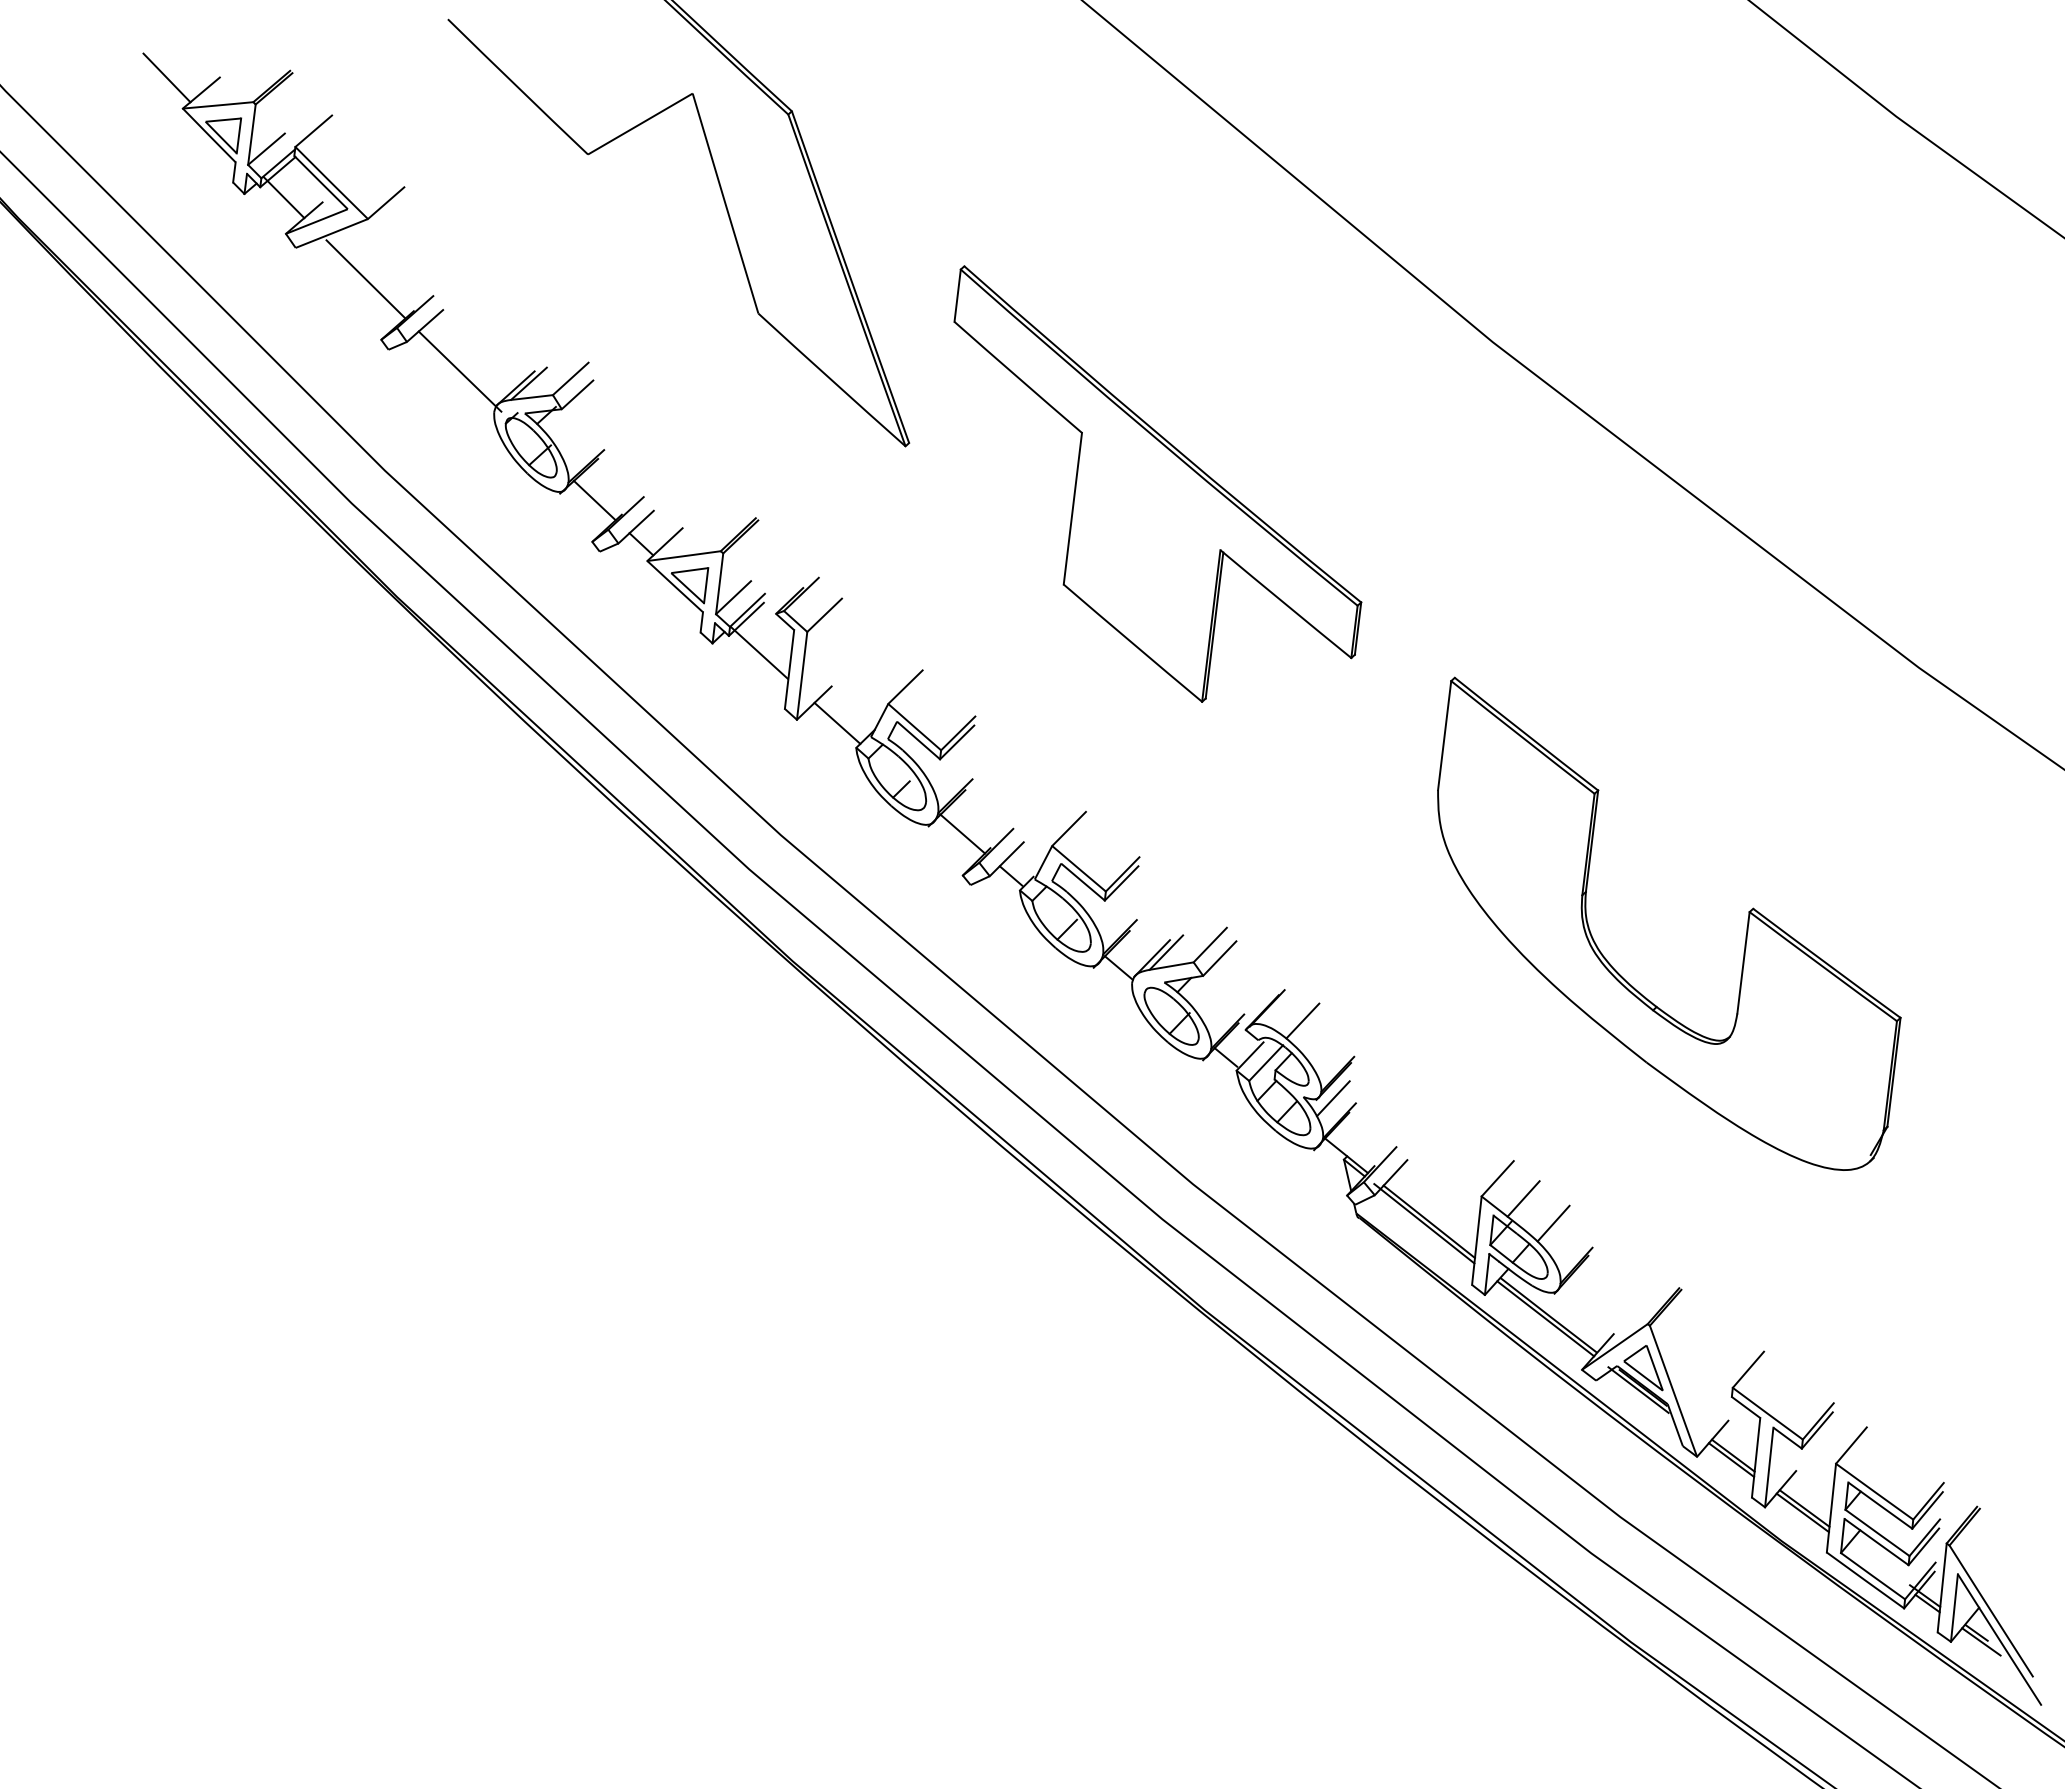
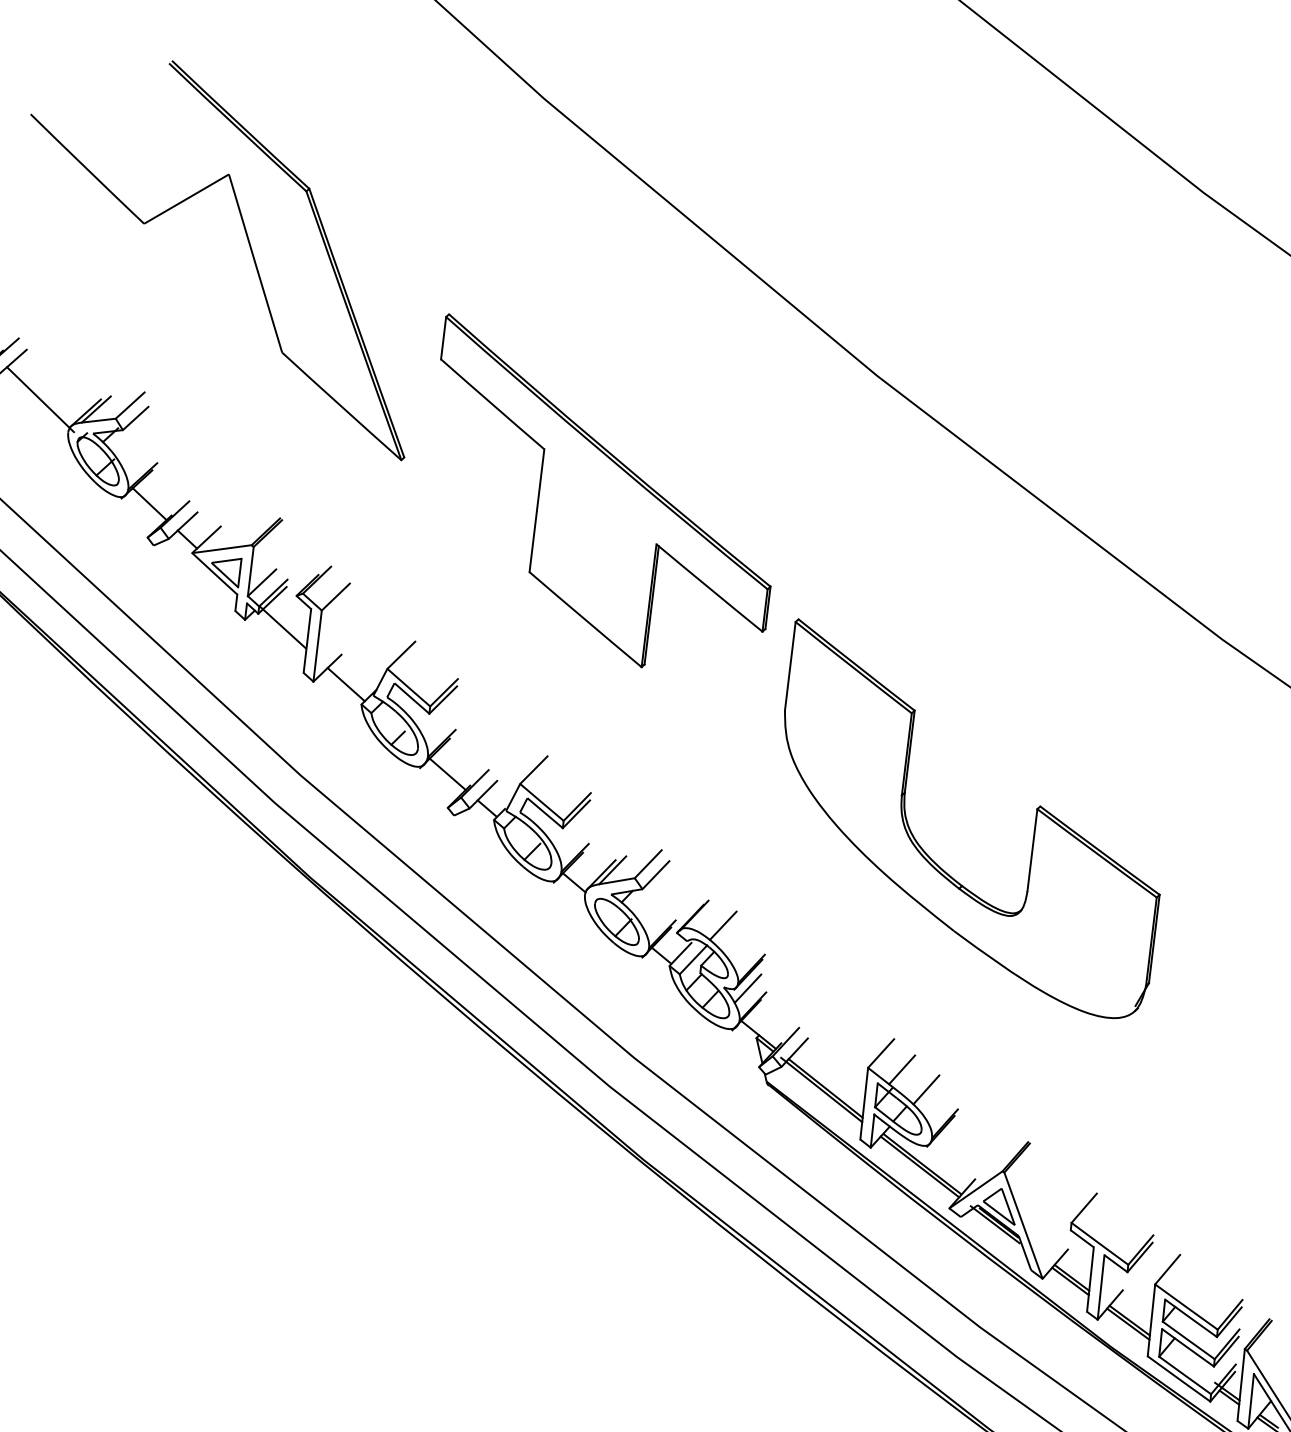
part: (1619, 973) -> (931, 858), moved

